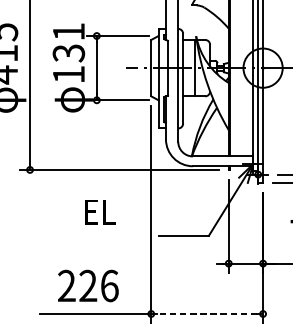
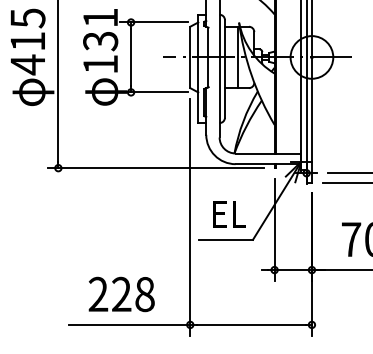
text: (100, 212) -> (229, 214), moved
text: (109, 286) -> (144, 294), 226 -> 228
line: (206, 313) -> (250, 324), dashed -> solid

